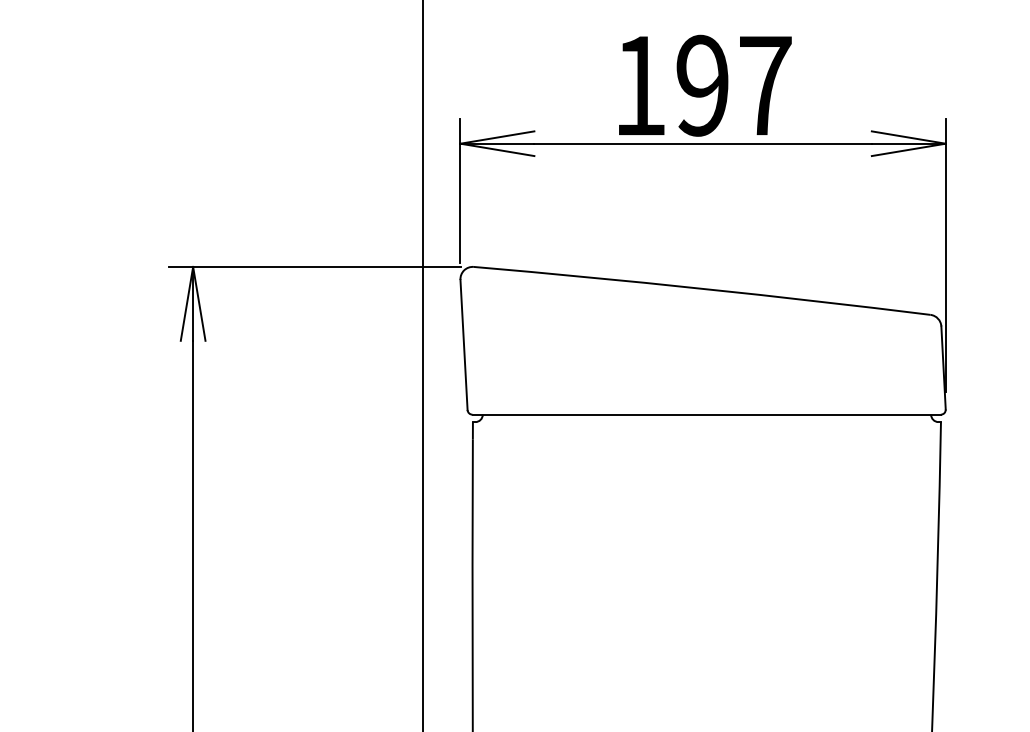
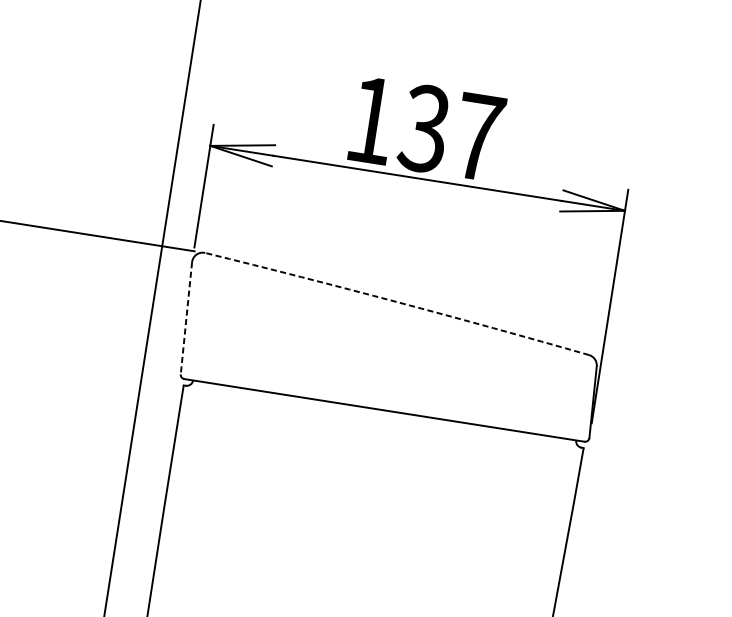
text: (701, 85) -> (424, 128), 197 -> 137
arc: (702, 288) -> (397, 301), solid -> dashed
line: (464, 345) -> (186, 318), solid -> dashed

